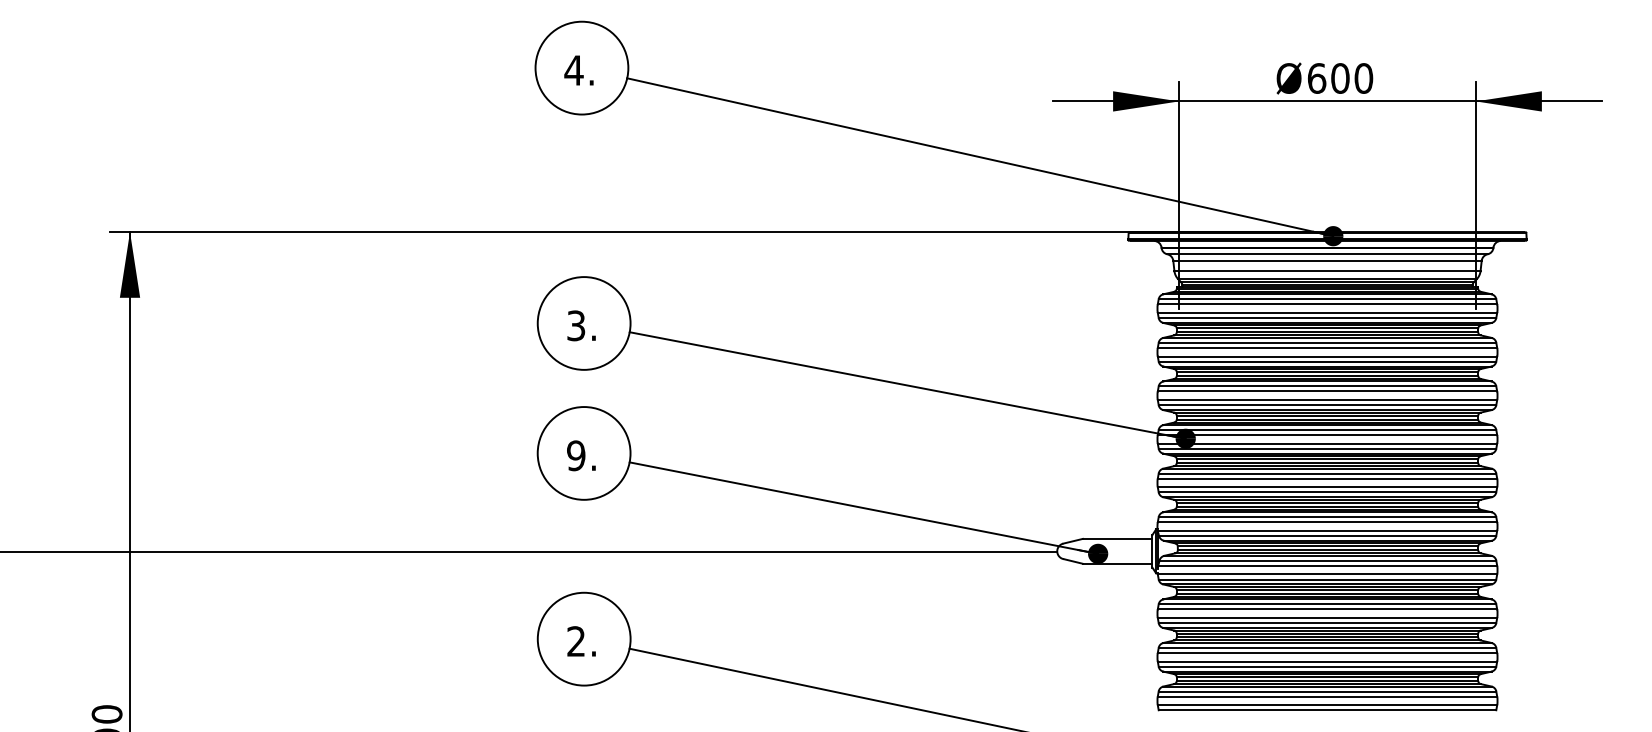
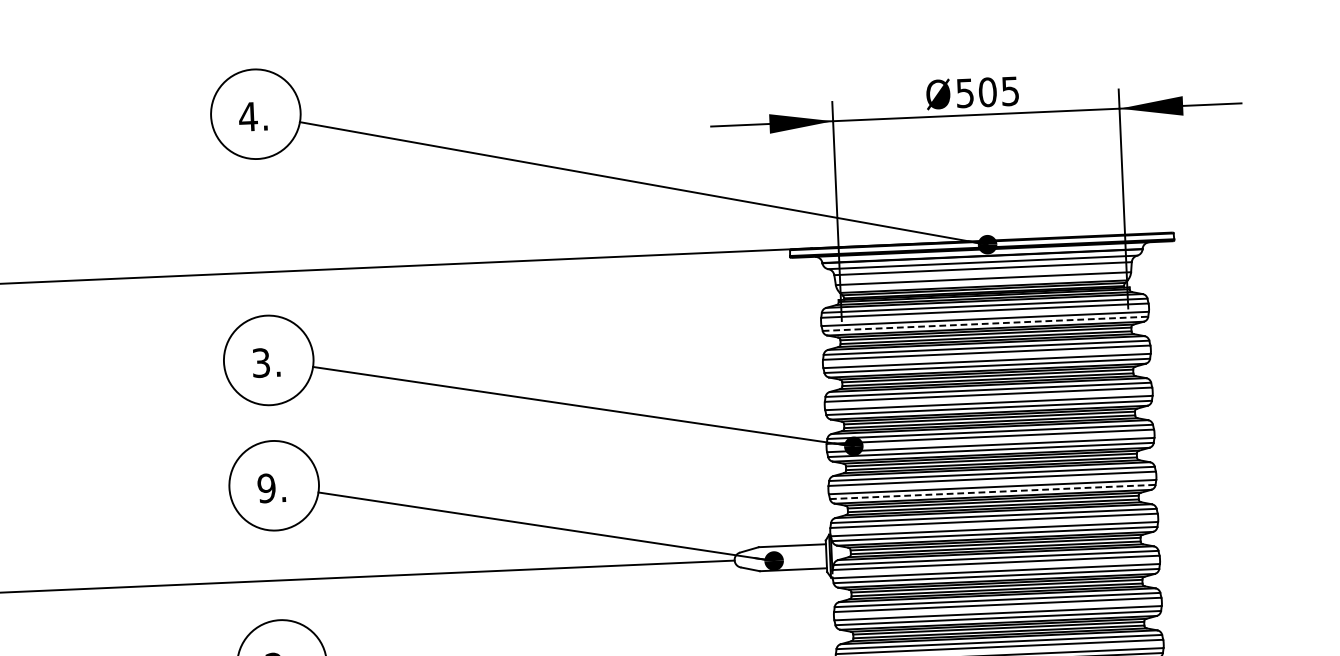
text: (1340, 78) -> (987, 92), 600 -> 505
line: (1327, 318) -> (985, 324), solid -> dashed
line: (1327, 492) -> (992, 492), solid -> dashed

